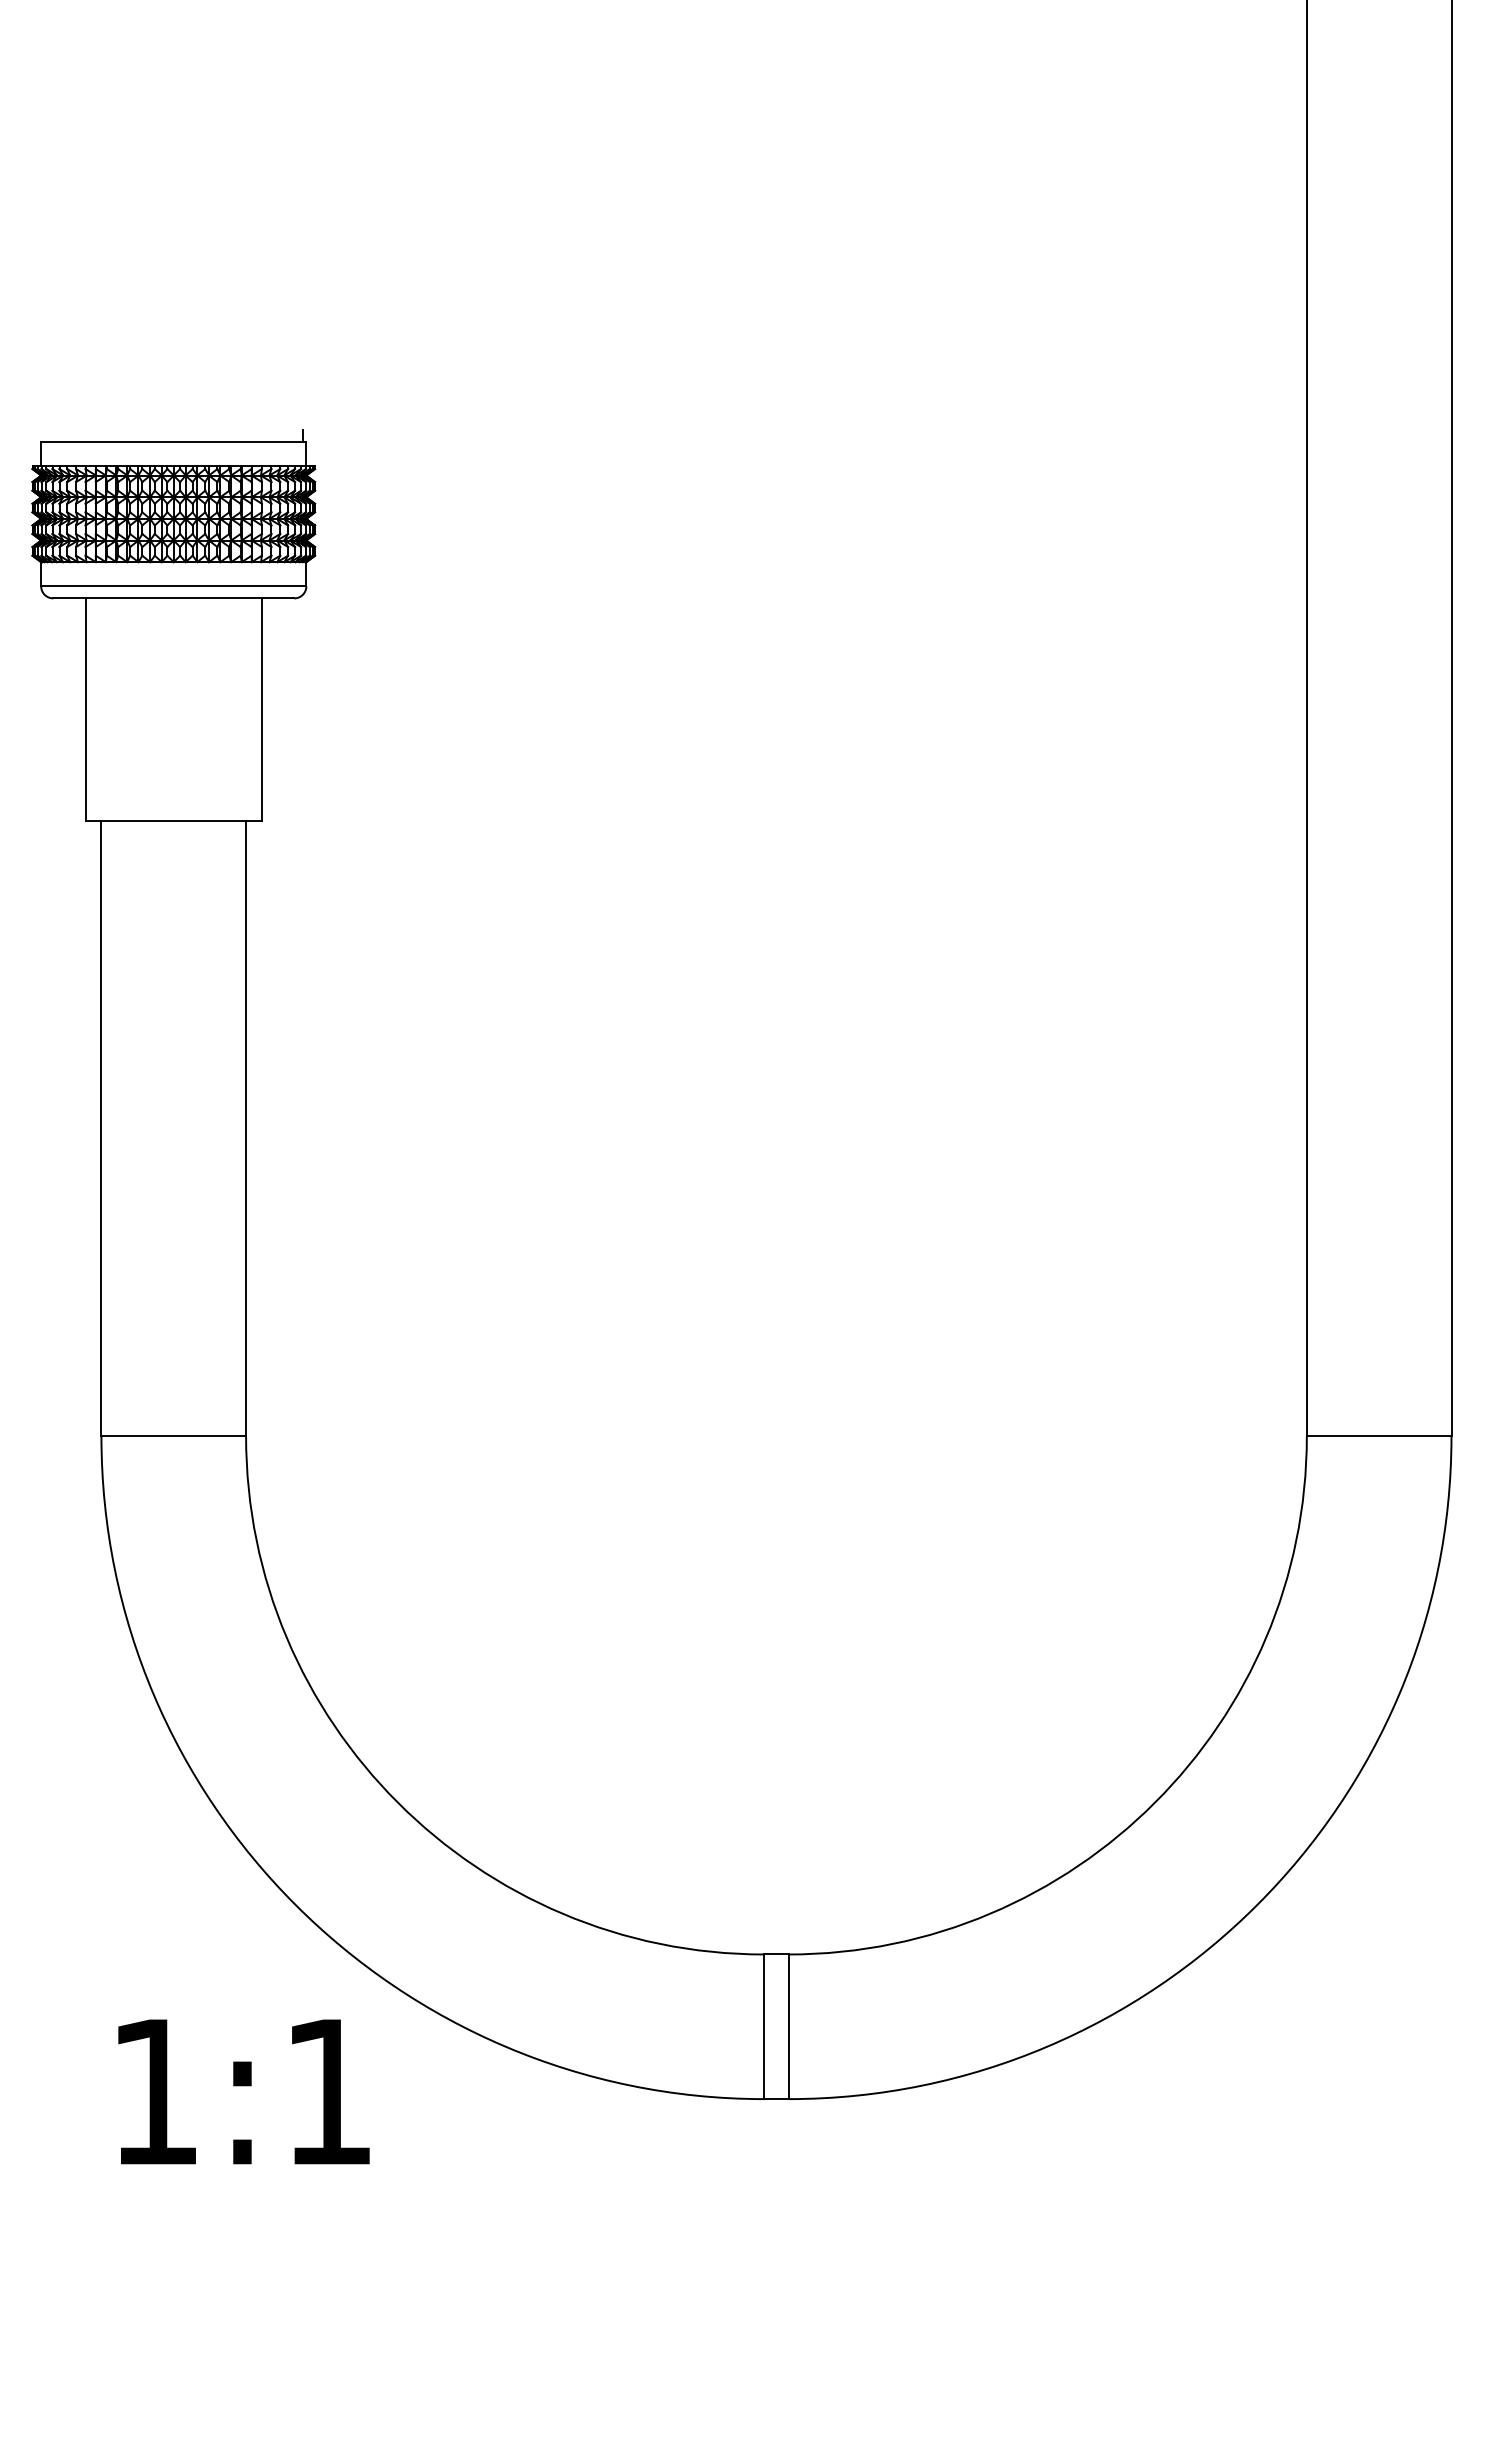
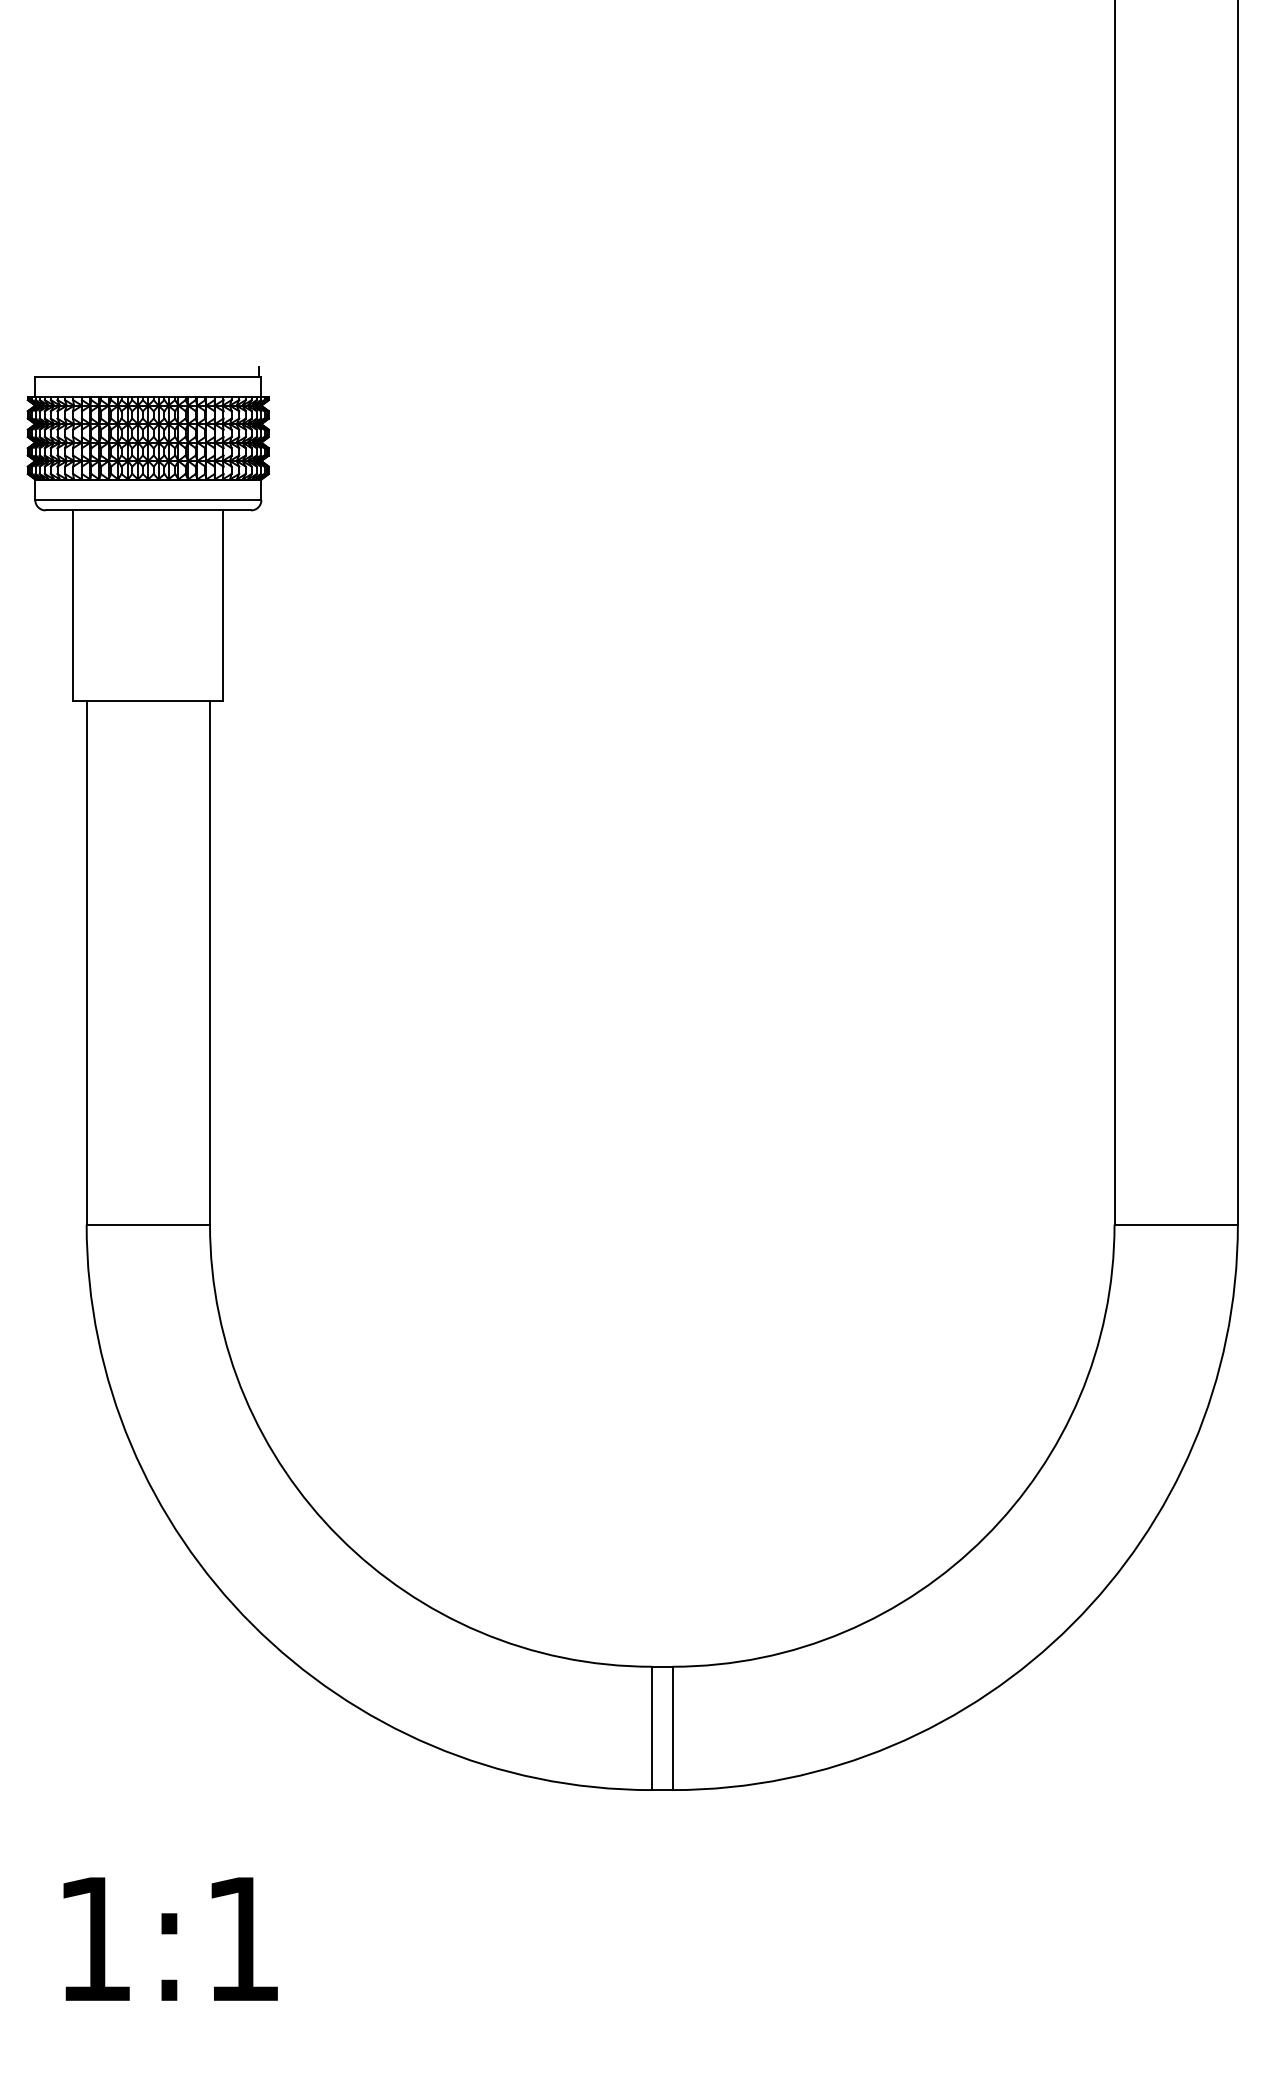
text: (243, 2091) -> (170, 1938), moved

